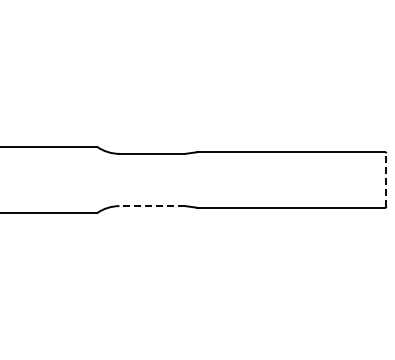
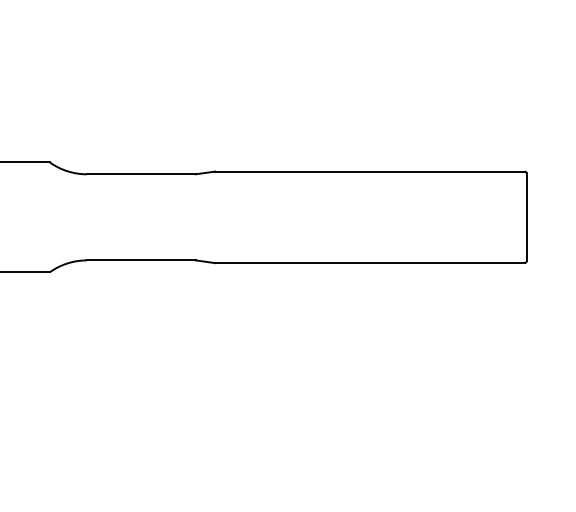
line: (386, 179) -> (526, 216), dashed -> solid
line: (152, 206) -> (141, 261), dashed -> solid

